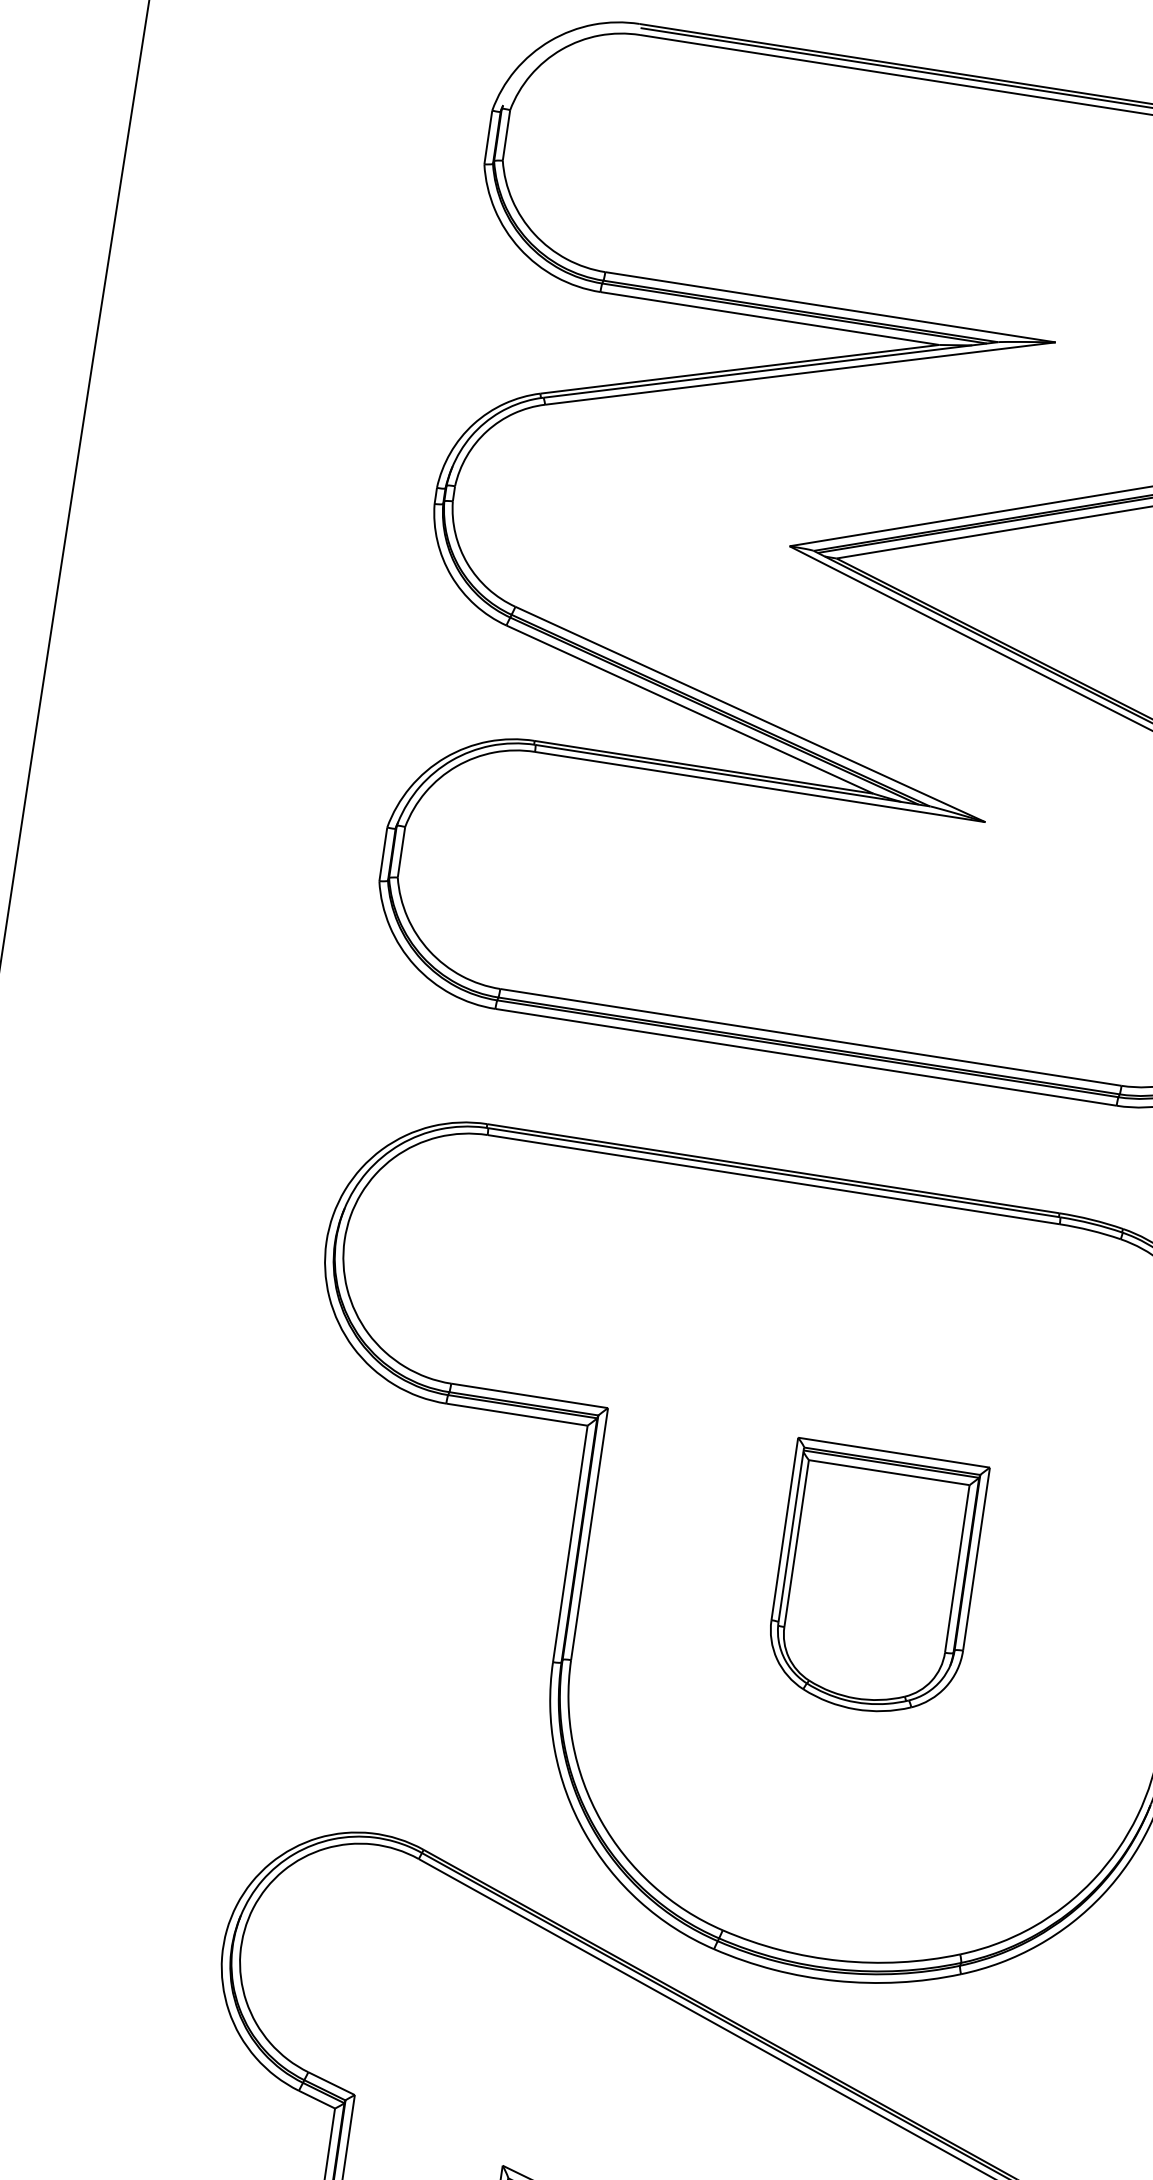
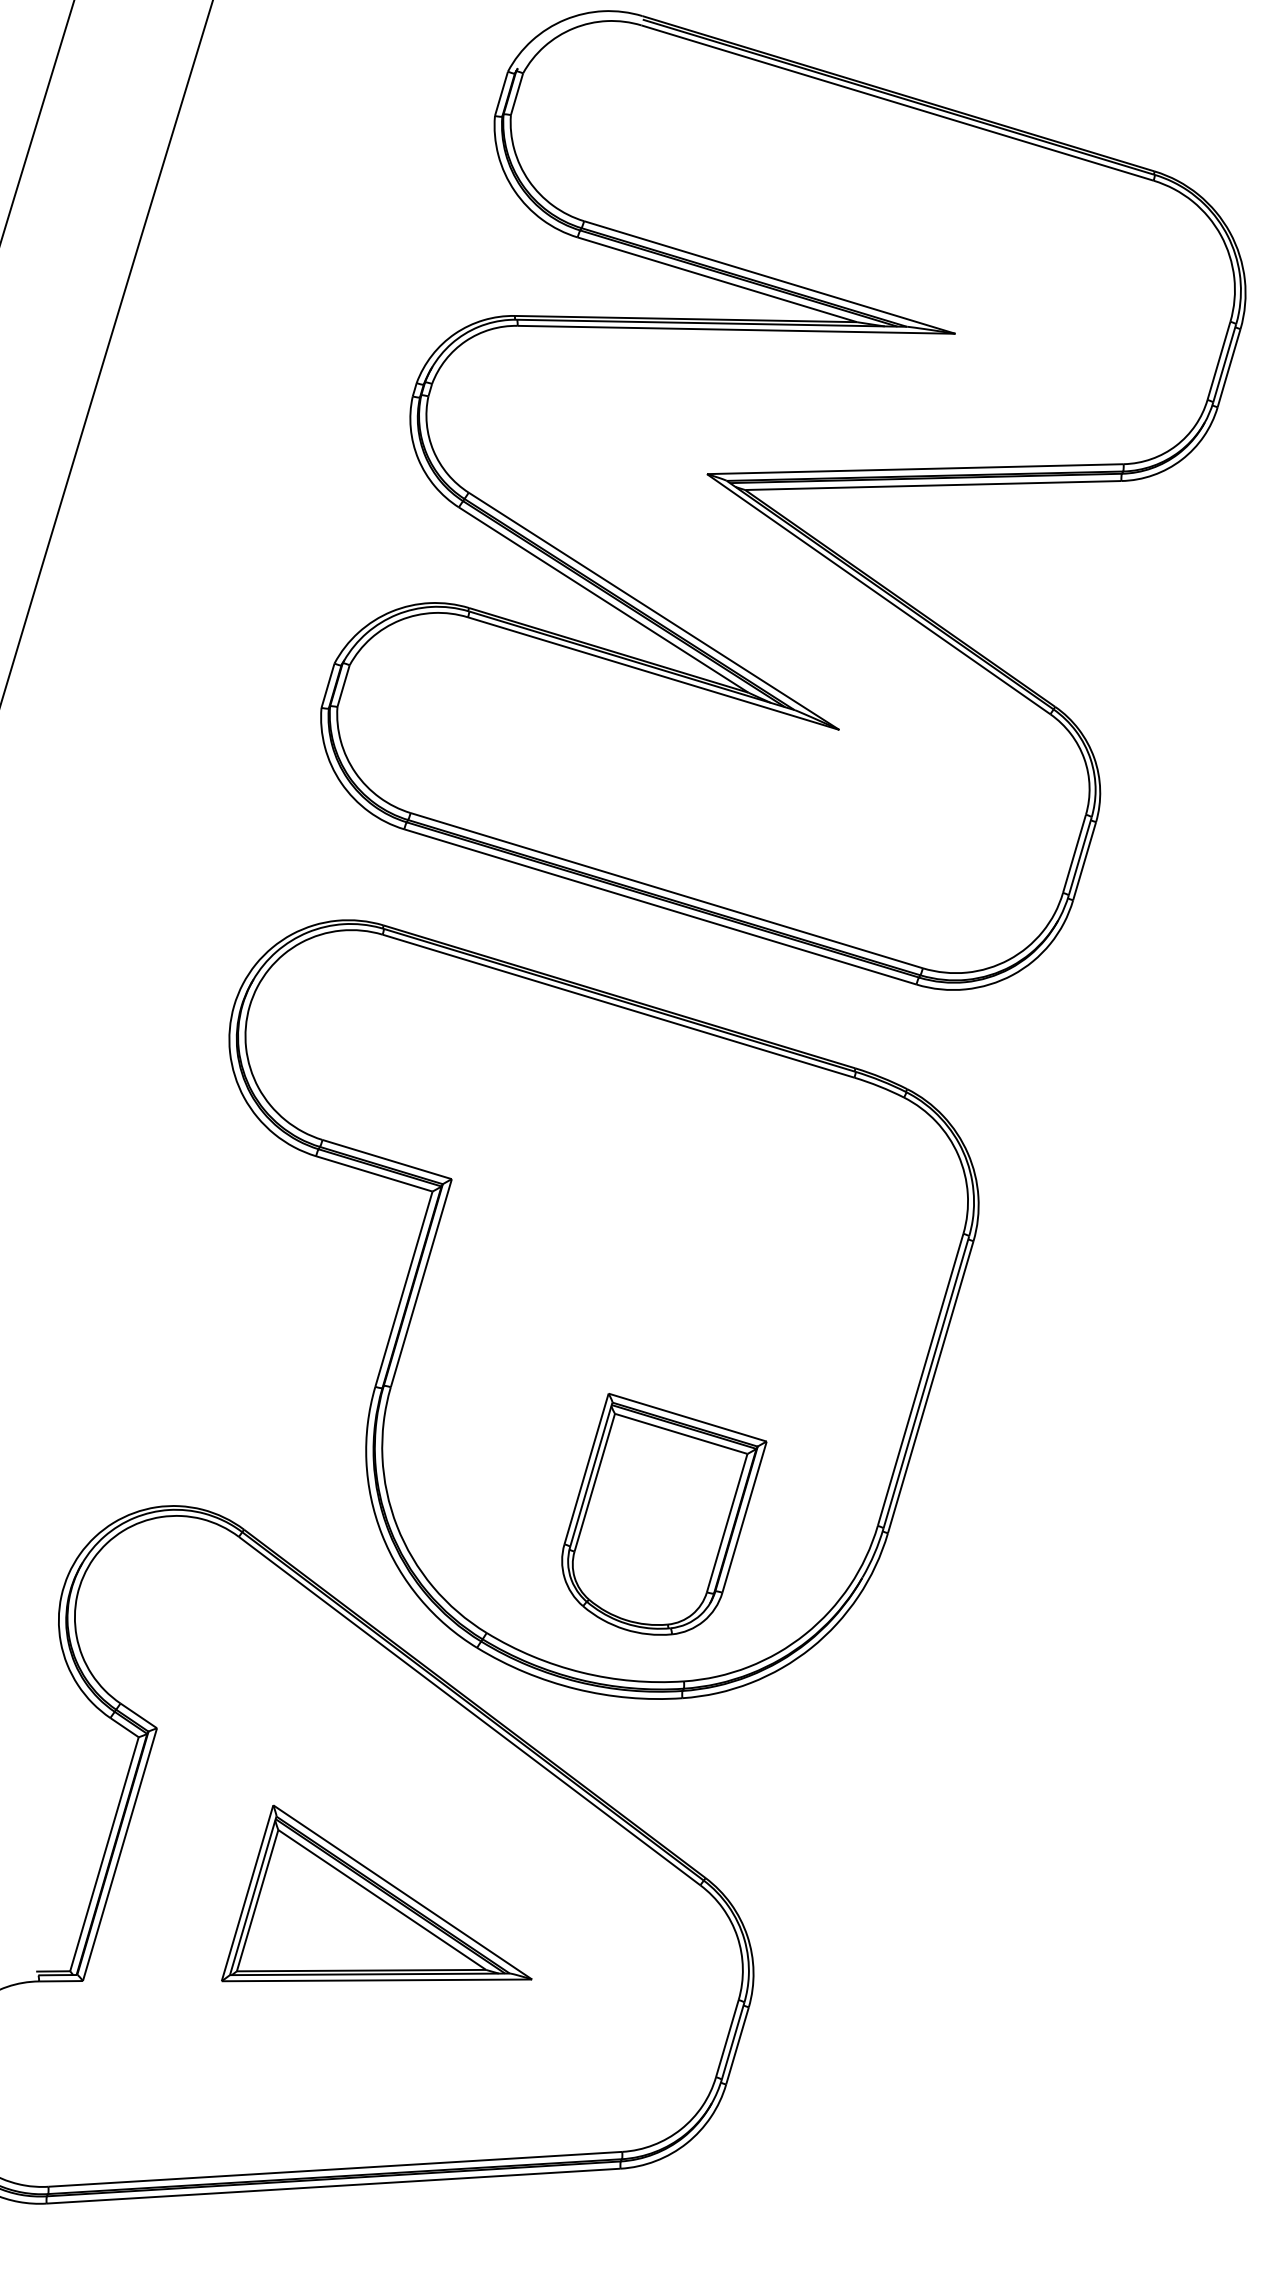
part: (882, 1569) -> (664, 1514), moved

